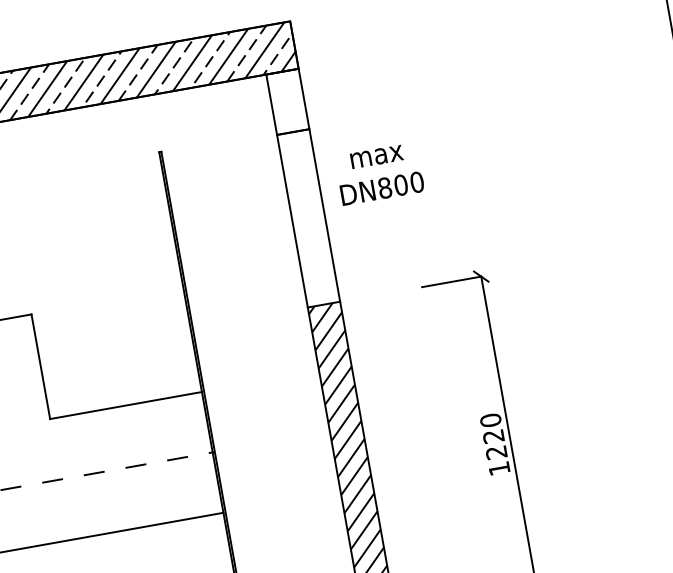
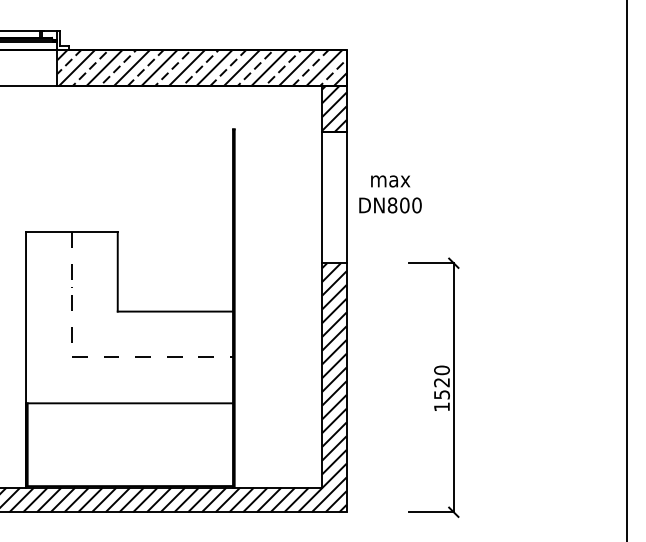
hatch: (288, 102) -> (334, 109), added
text: (379, 174) -> (390, 194), moved
text: (495, 452) -> (441, 394), 1220 -> 1520

